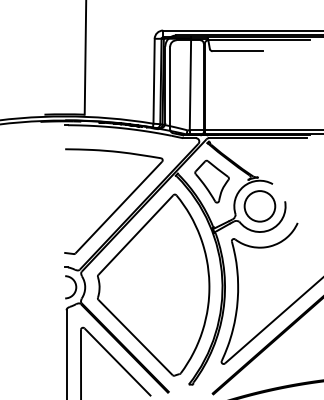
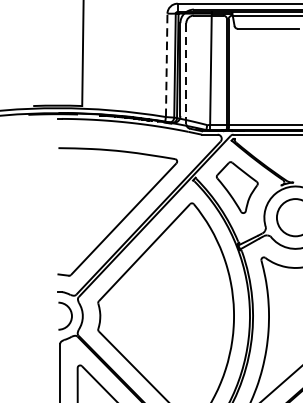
line: (154, 80) -> (167, 64), solid -> dashed
line: (170, 88) -> (186, 74), solid -> dashed

